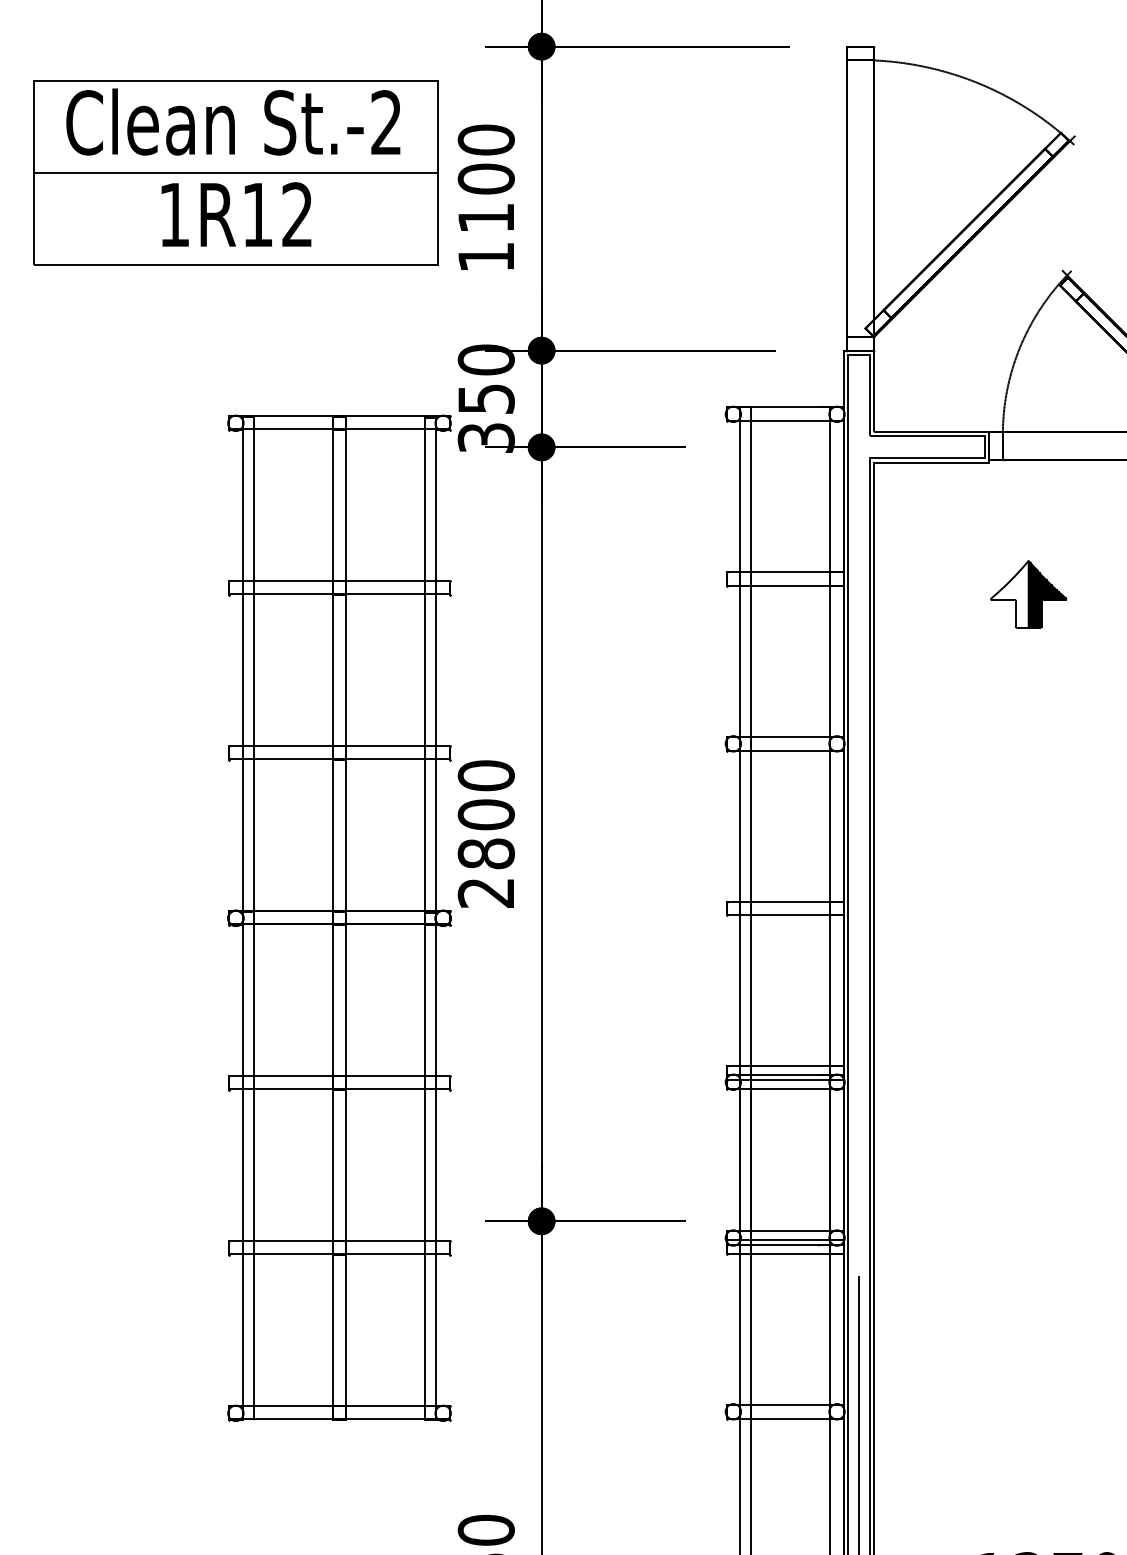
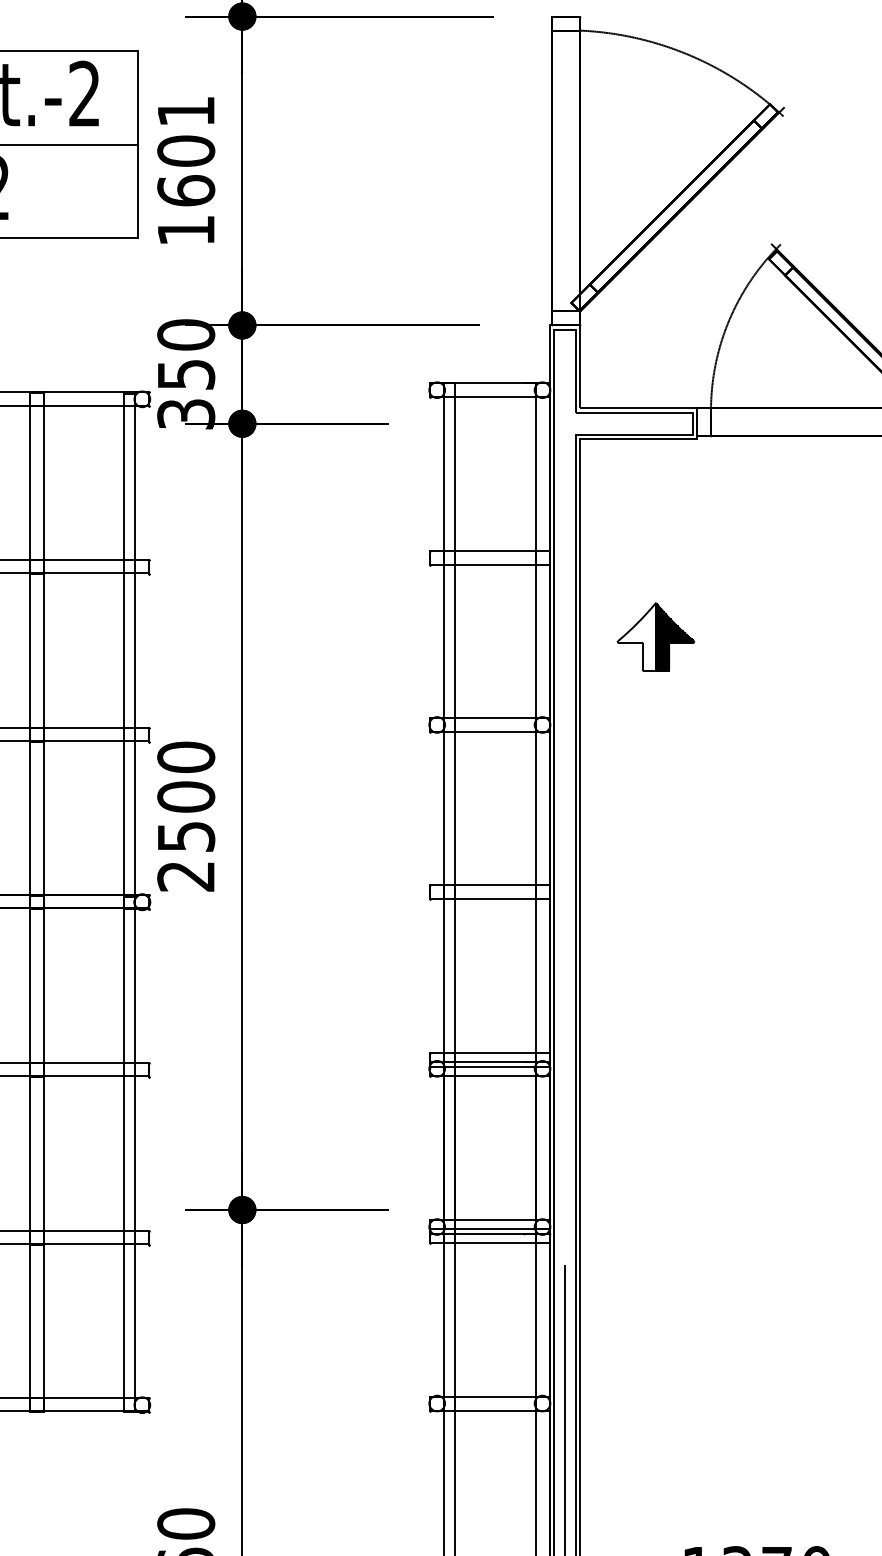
text: (485, 178) -> (185, 150), 1100 -> 1601
part: (1028, 594) -> (655, 637), moved
text: (485, 853) -> (185, 836), 2800 -> 2500

